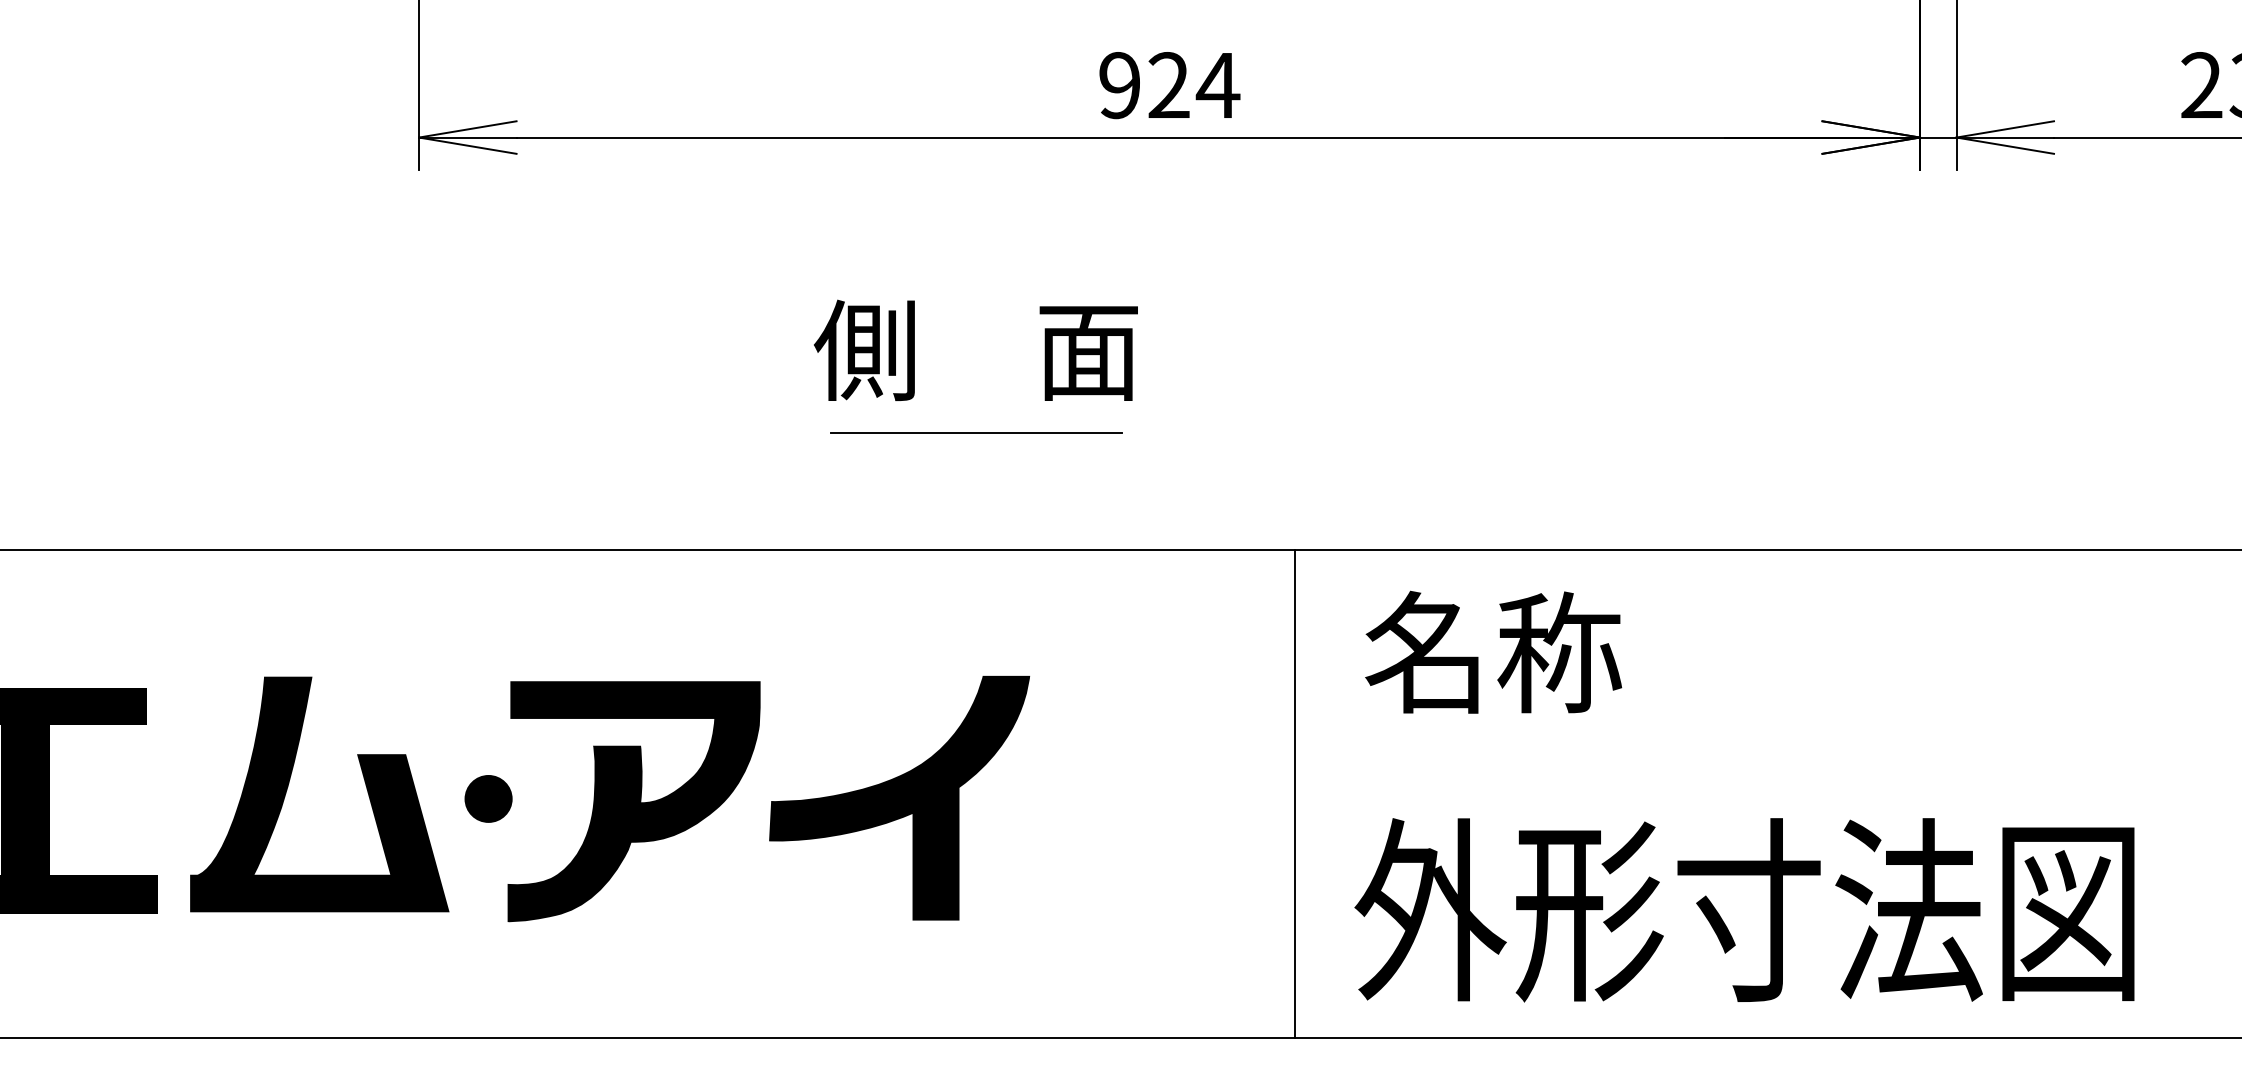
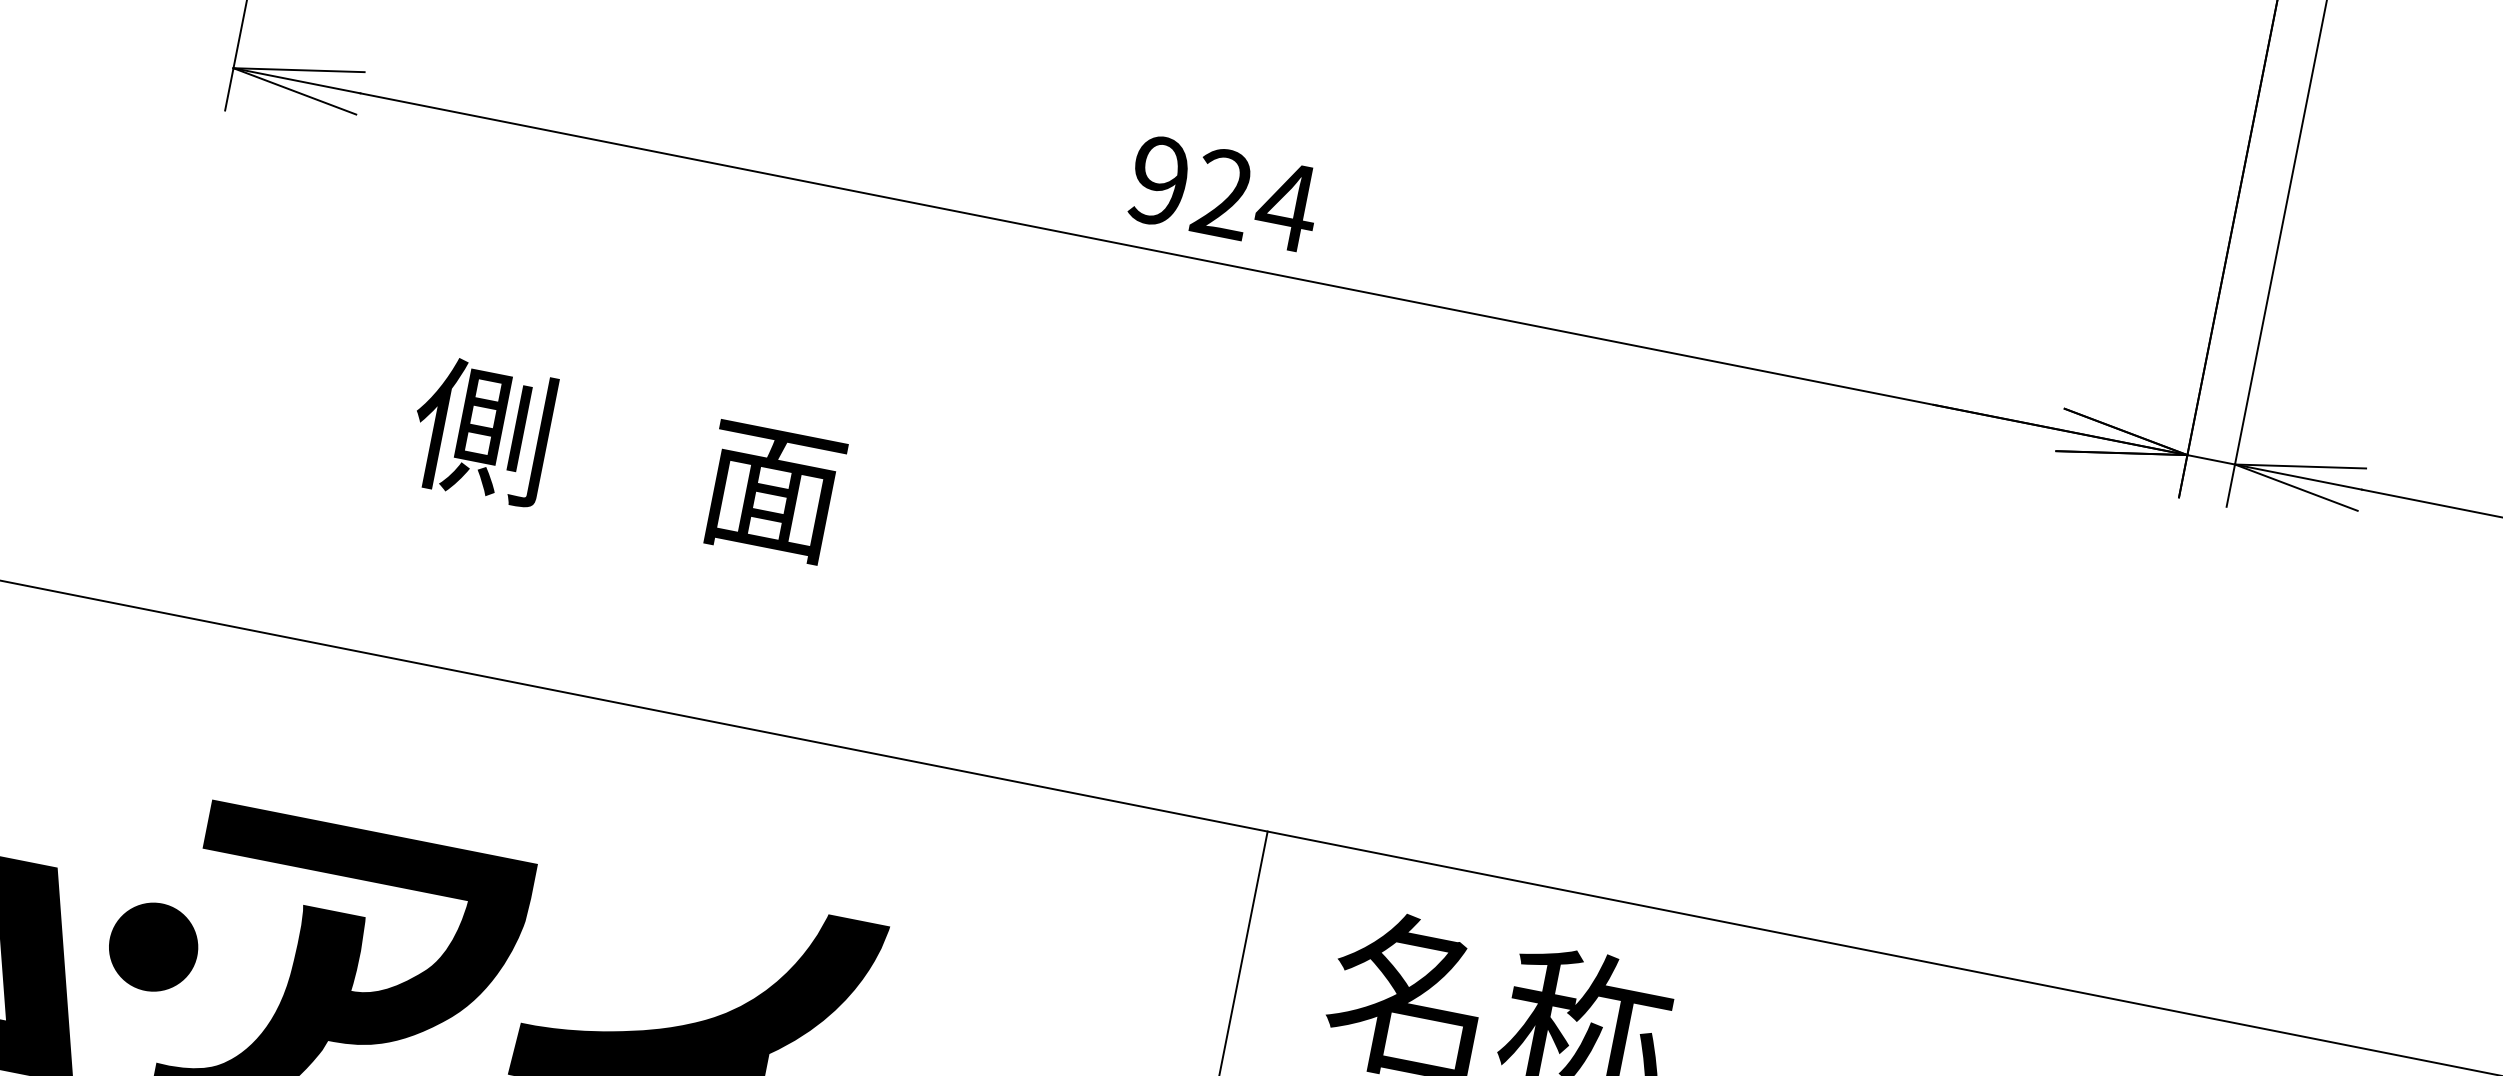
text: (975, 349) -> (626, 458), moved
line: (976, 432) -> (883, 595), removed
part: (488, 798) -> (153, 946), size x1.4

